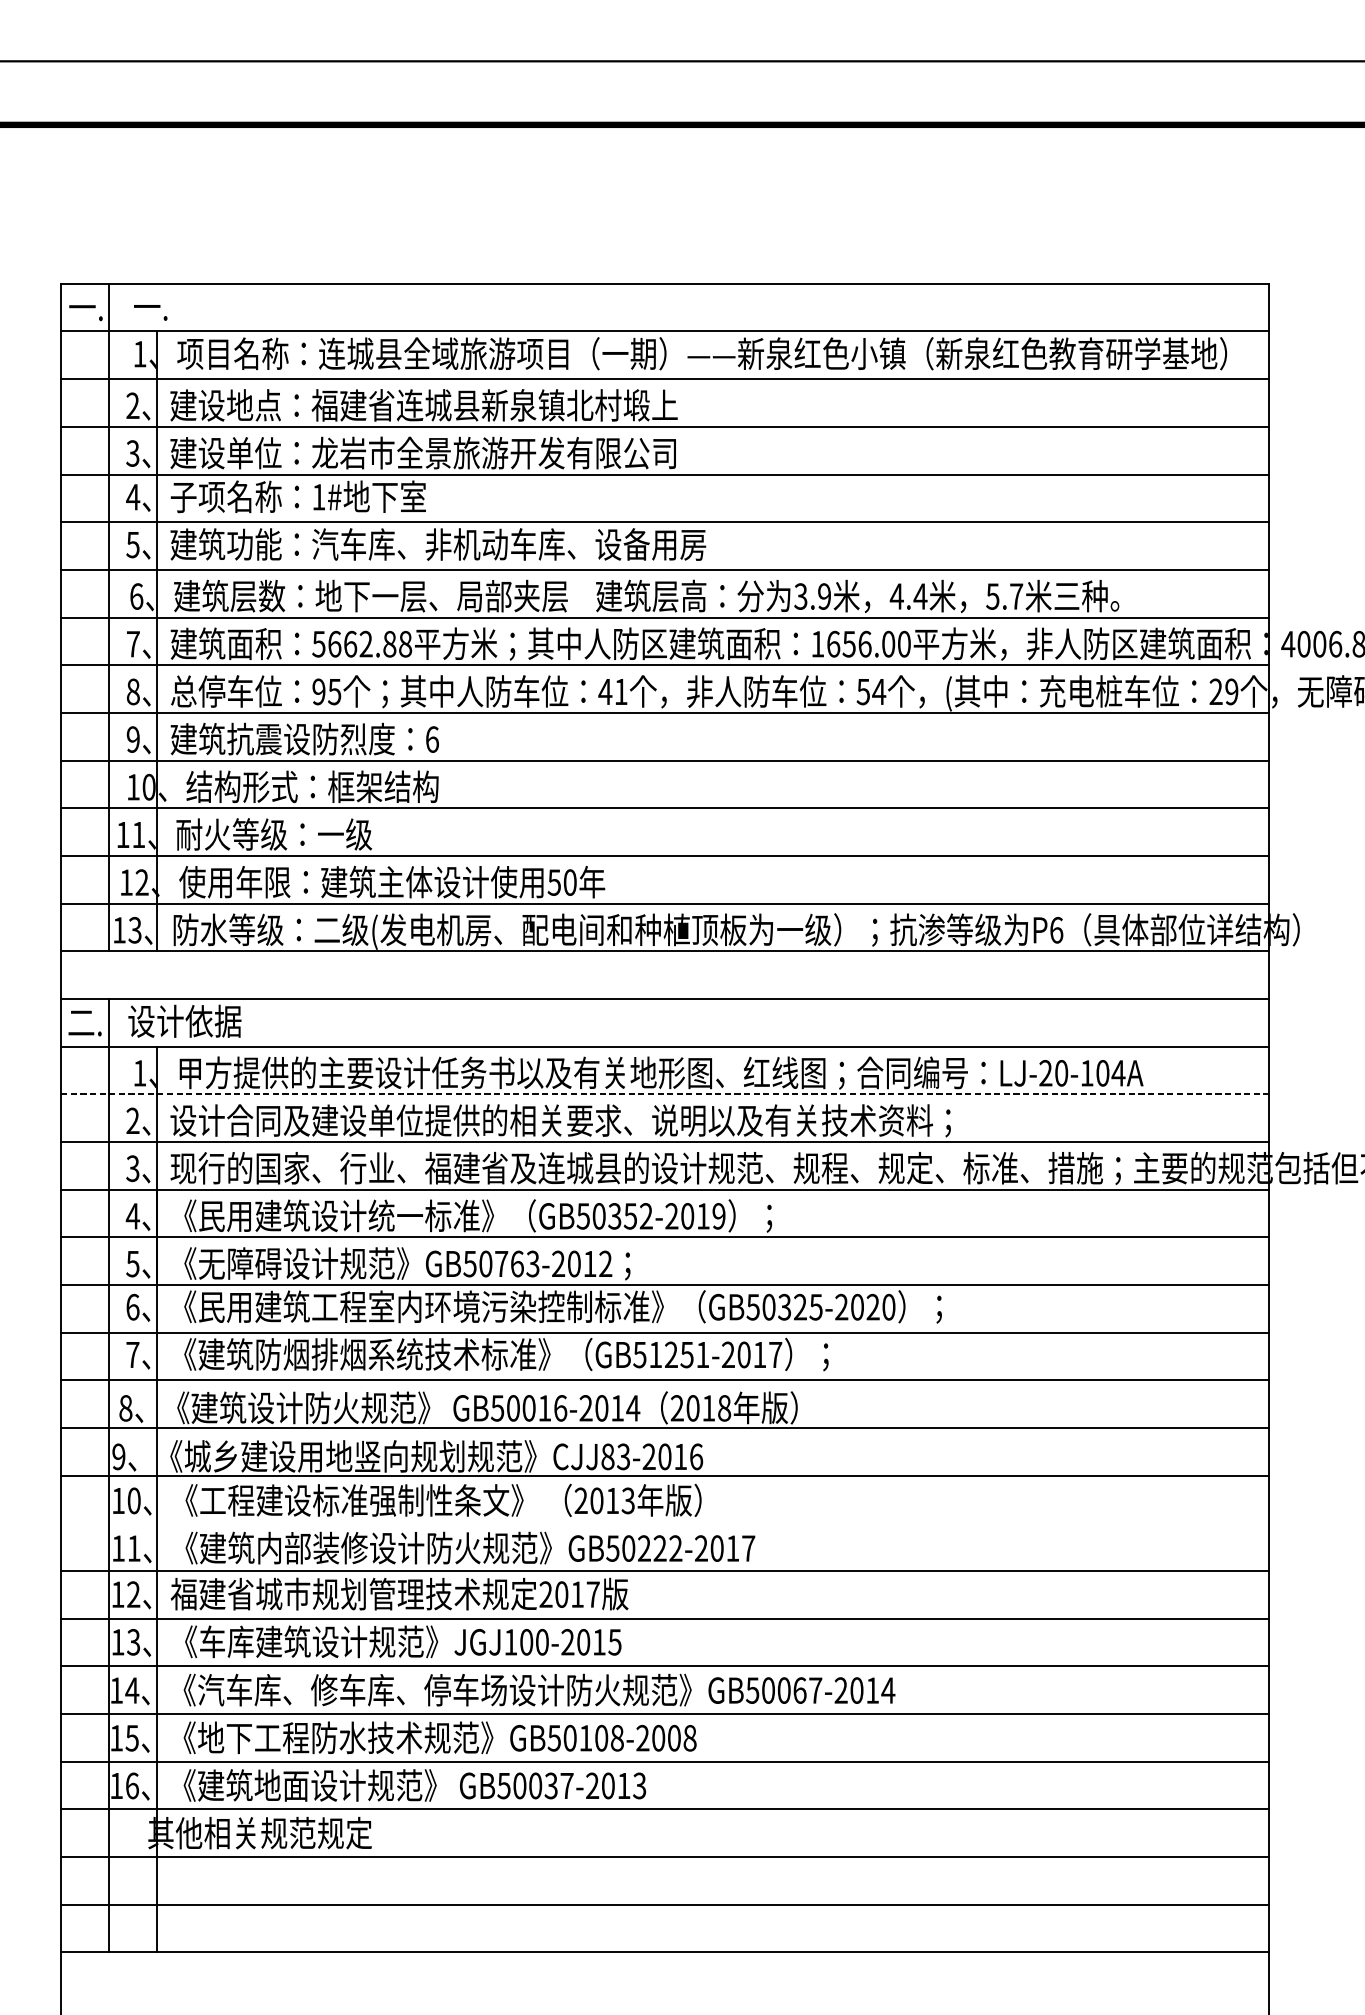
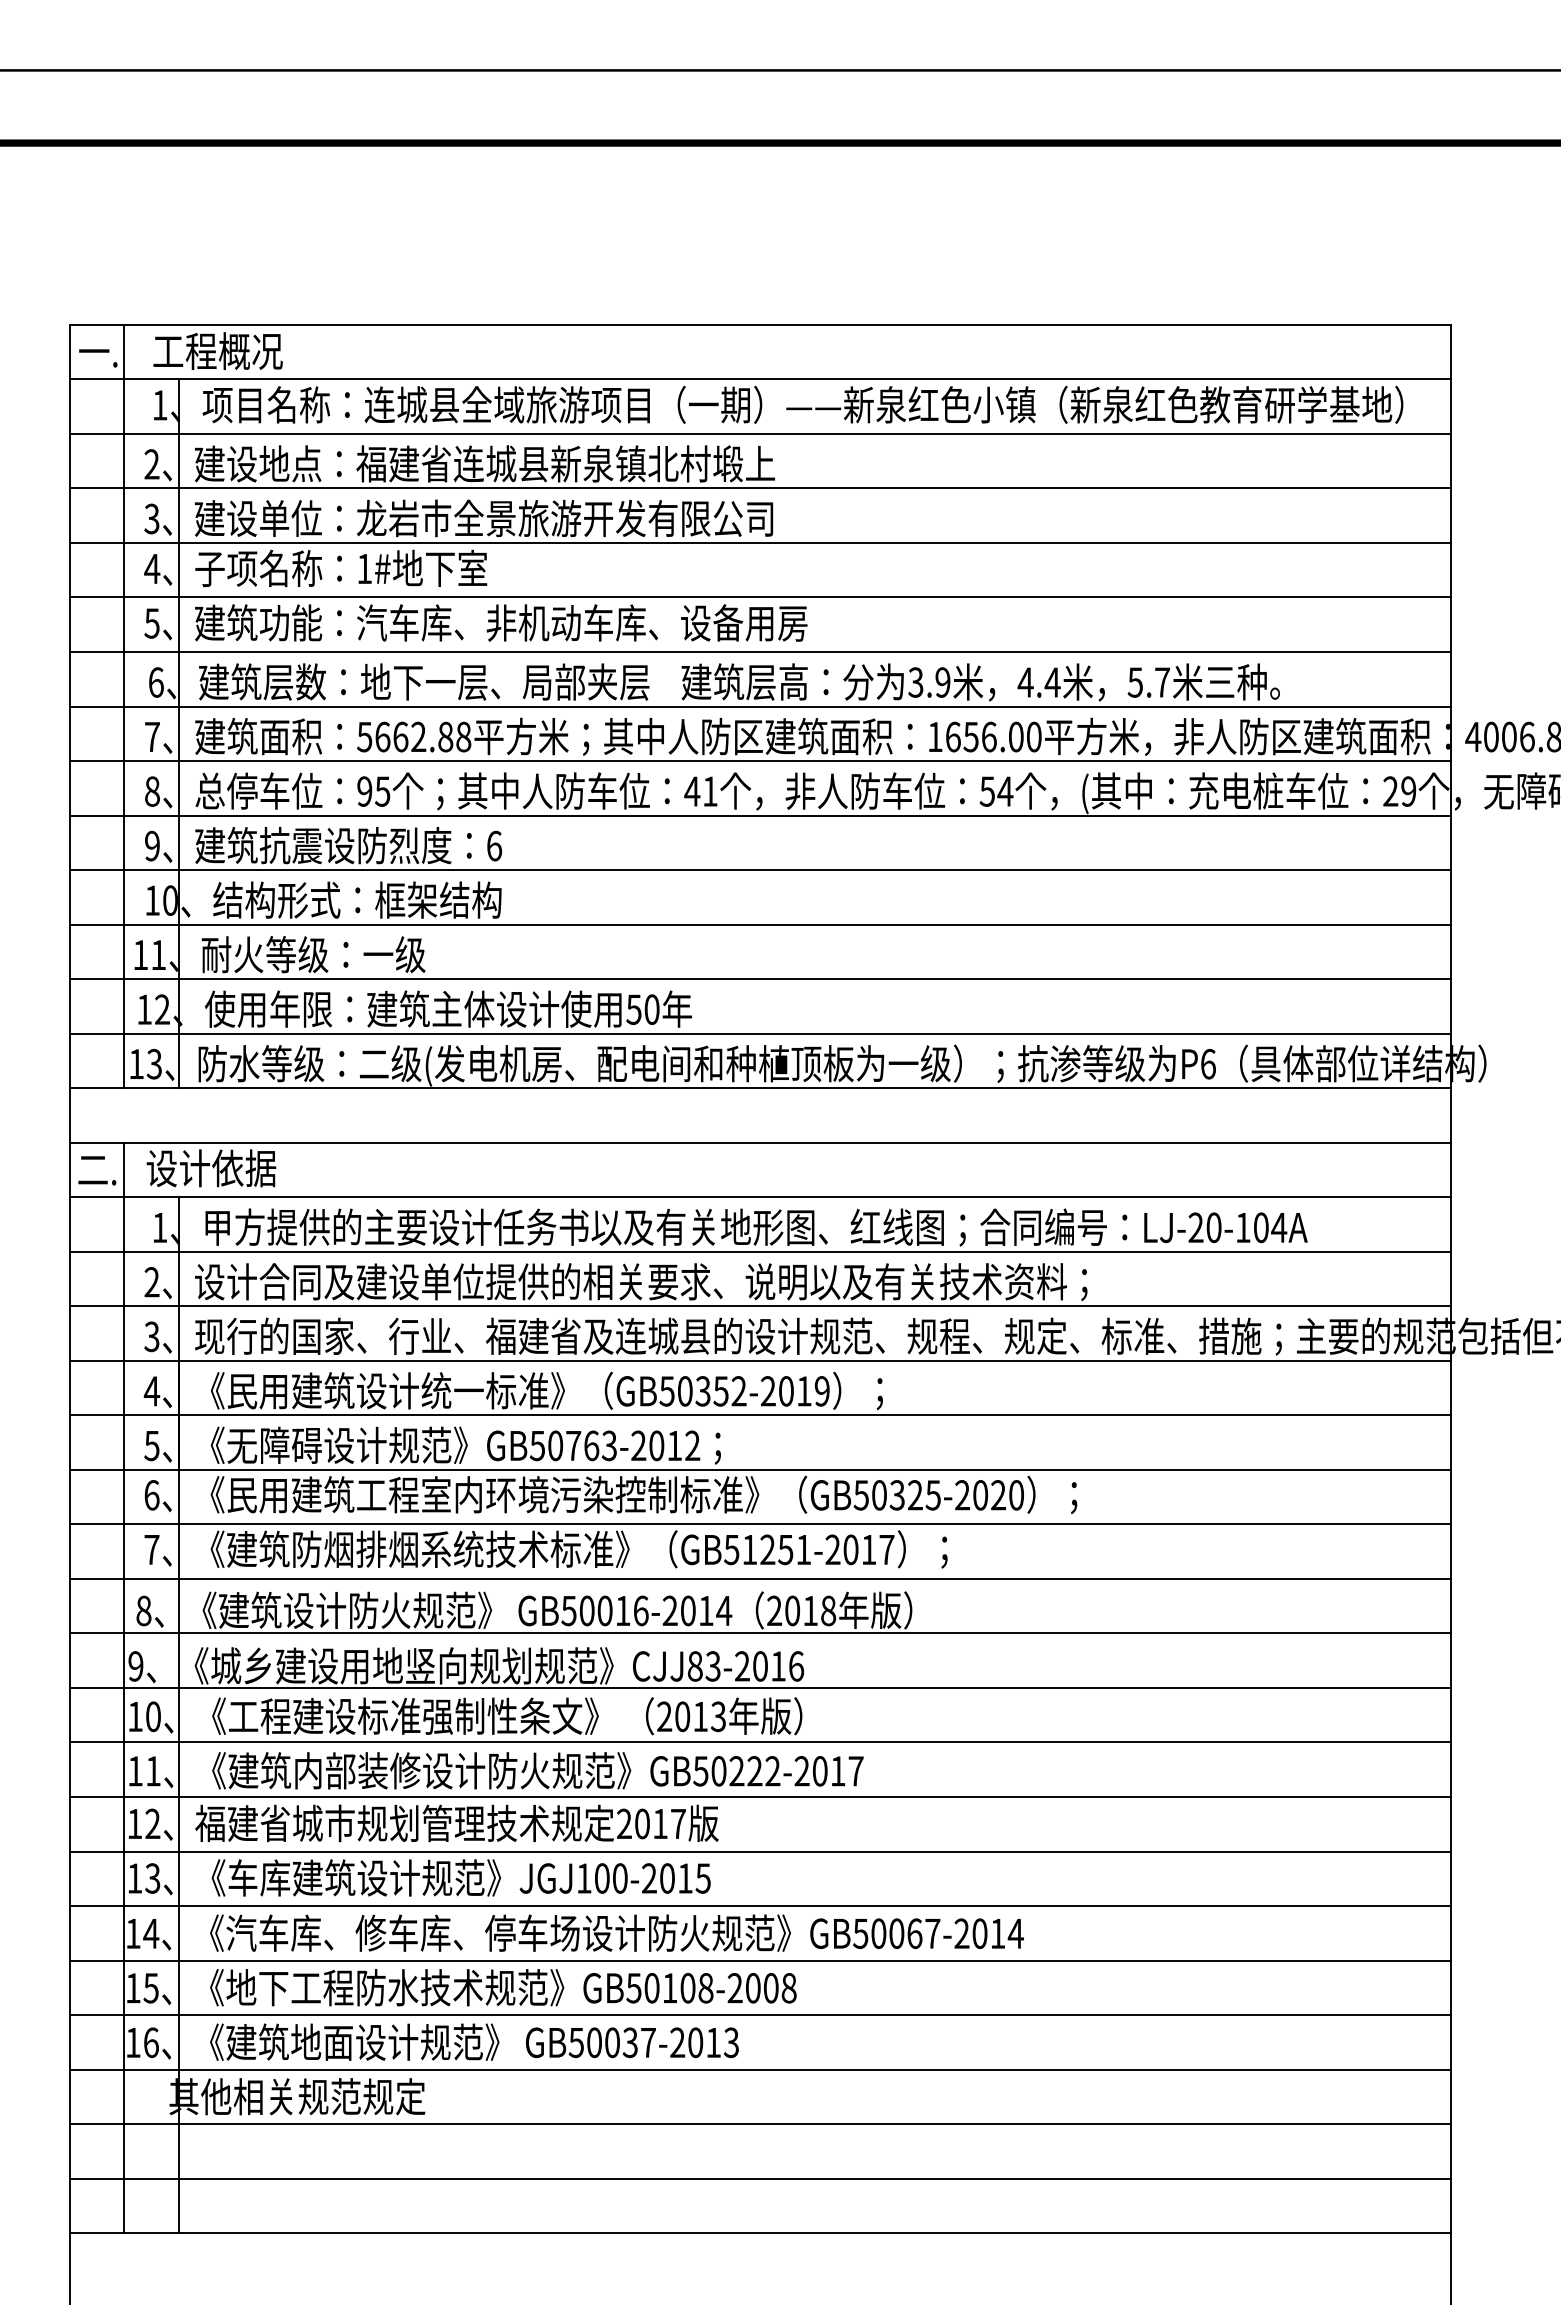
text: (190, 307) -> (217, 351), 一. -> 工程概况
line: (665, 1094) -> (760, 1251), dashed -> solid
line: (665, 1523) -> (760, 1742), added

